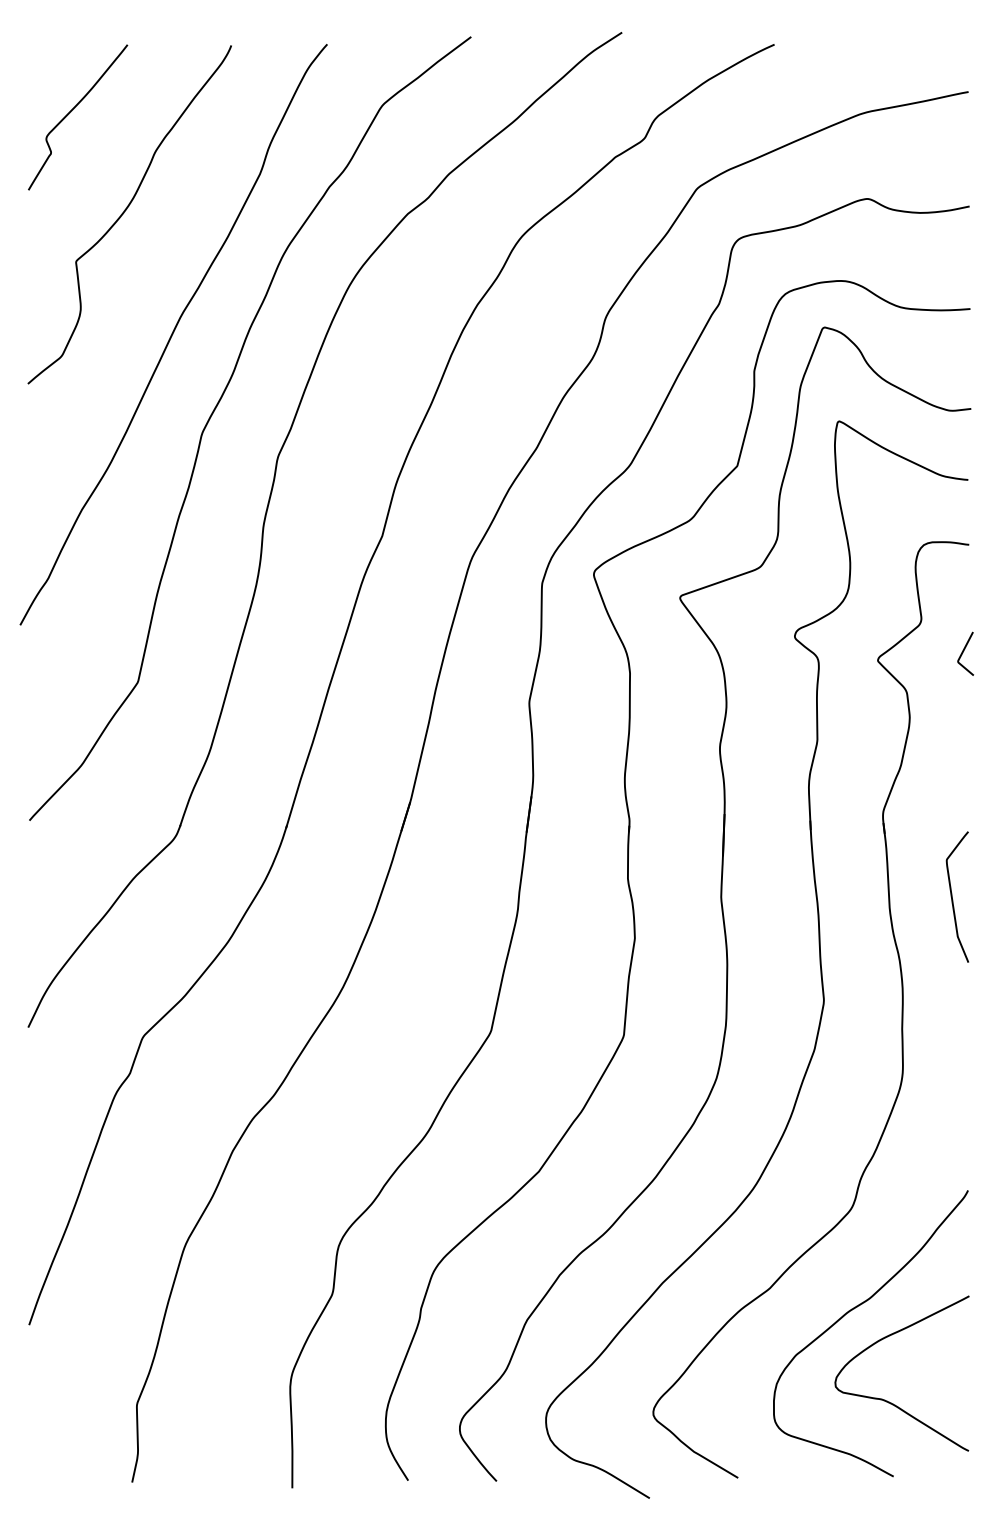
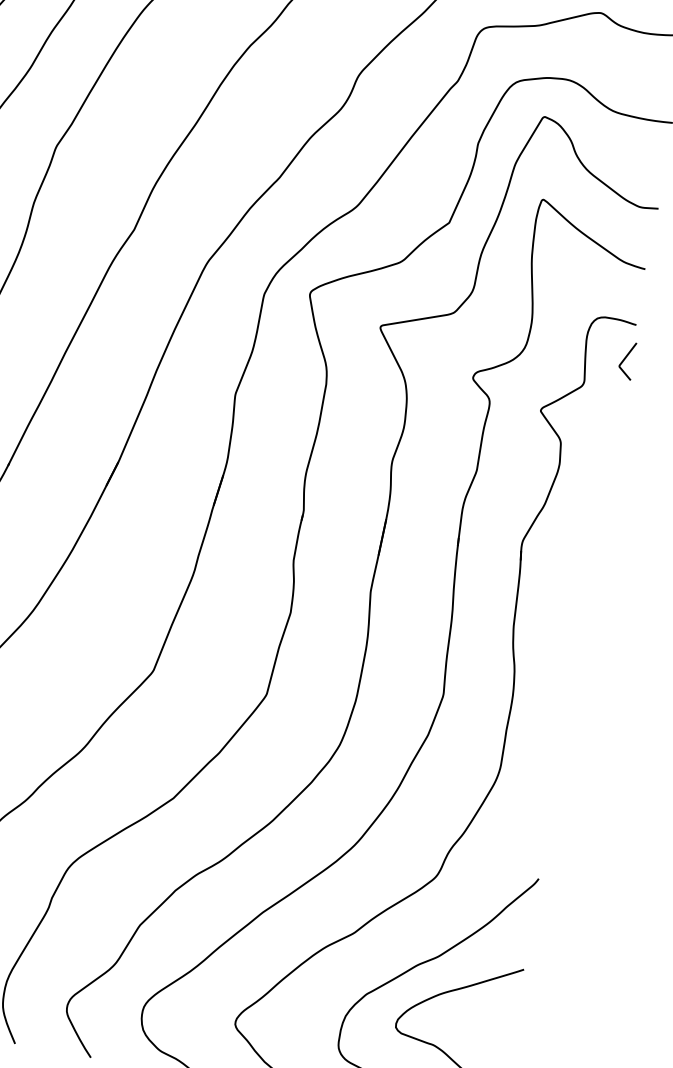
curve: (963, 653) -> (625, 359), moved
curve: (952, 896) -> (569, 624), removed

